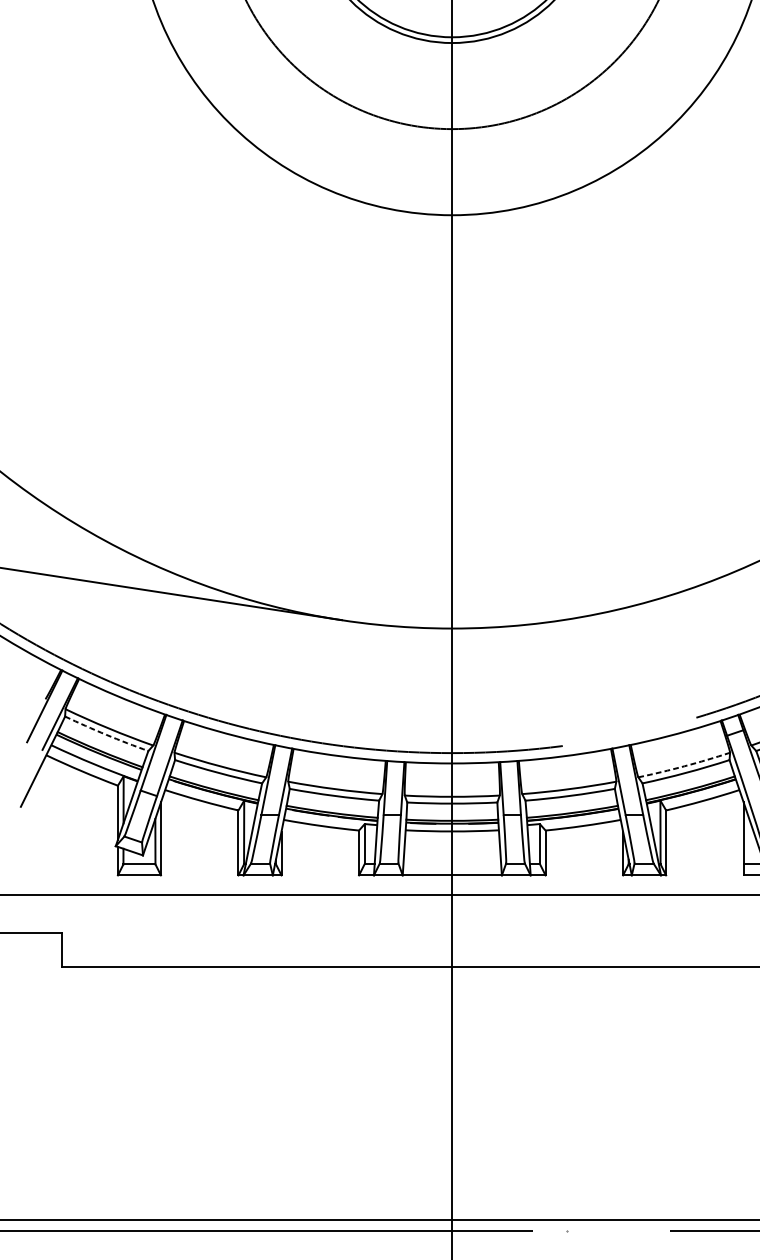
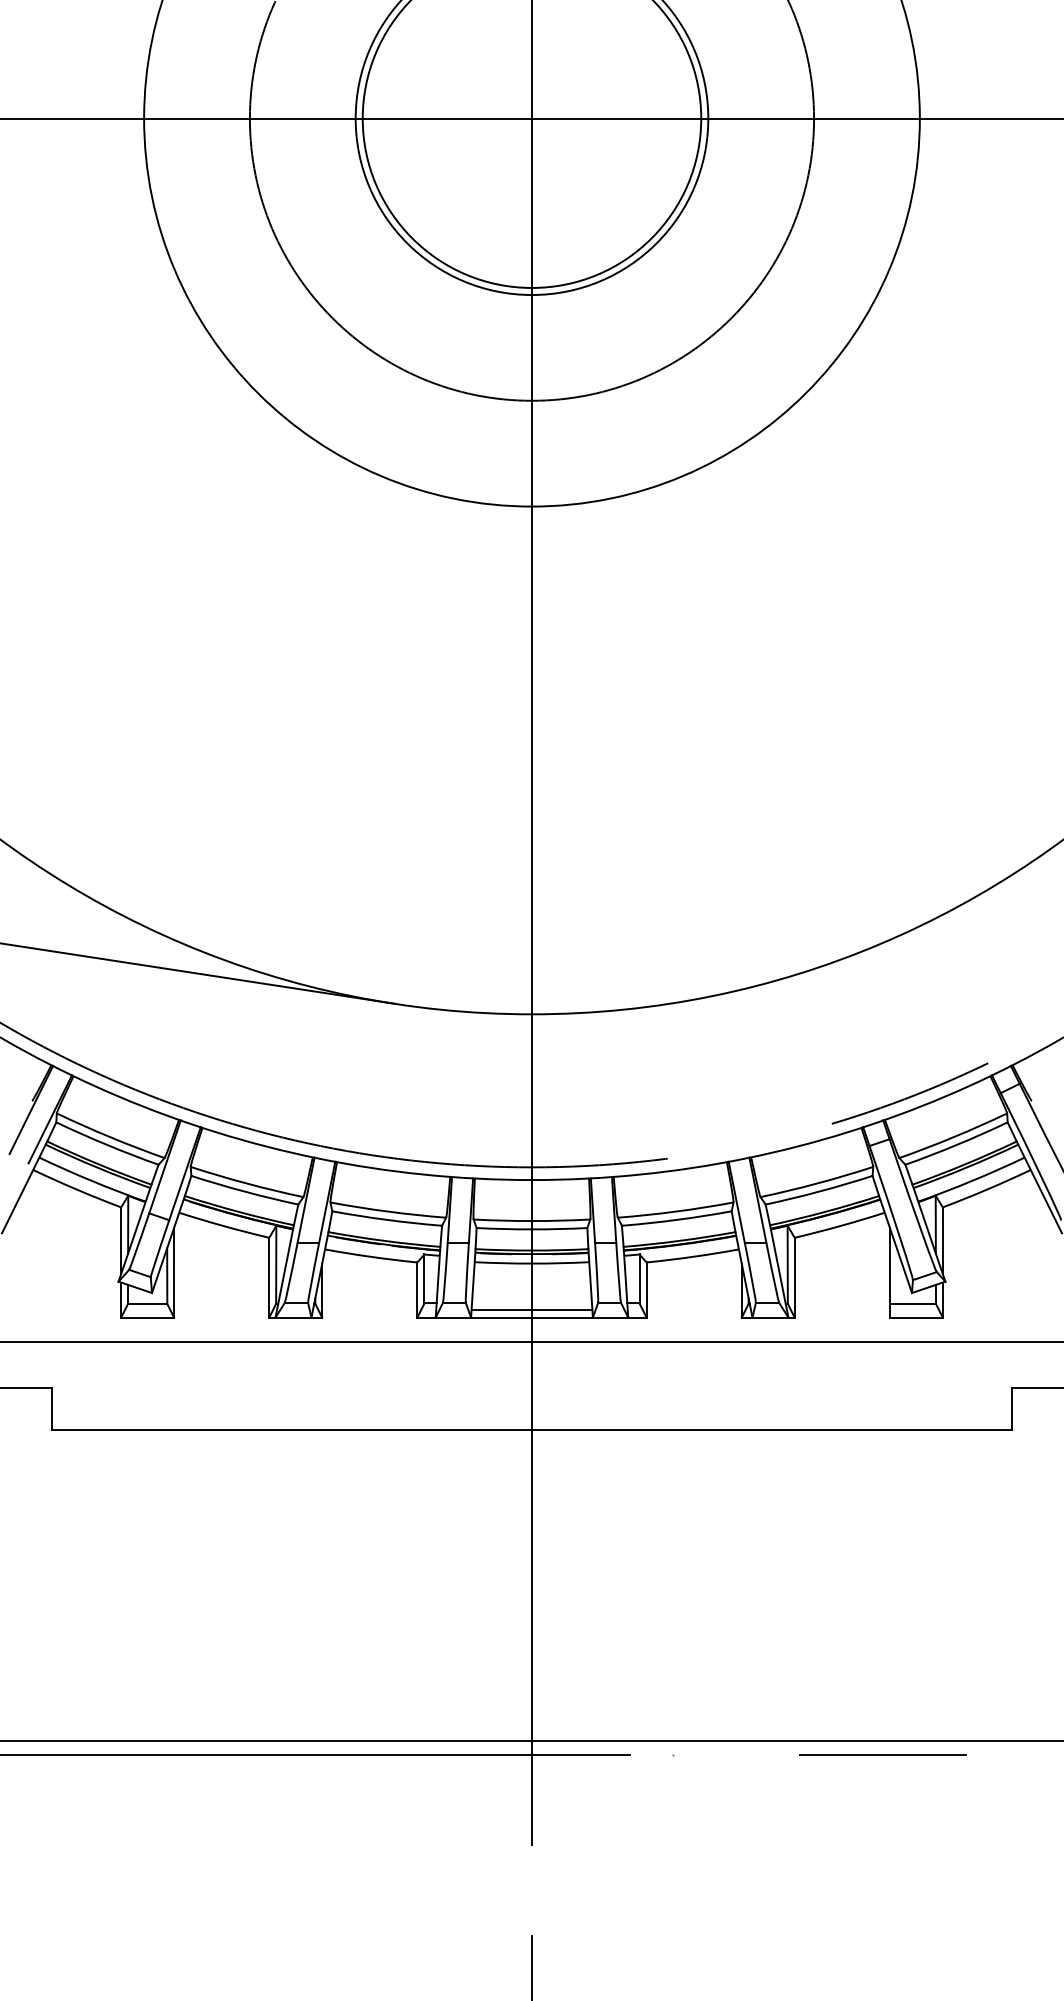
arc: (105, 734) -> (106, 1144), dashed -> solid
arc: (684, 766) -> (817, 1183), dashed -> solid
line: (451, 869) -> (531, 1310), added

